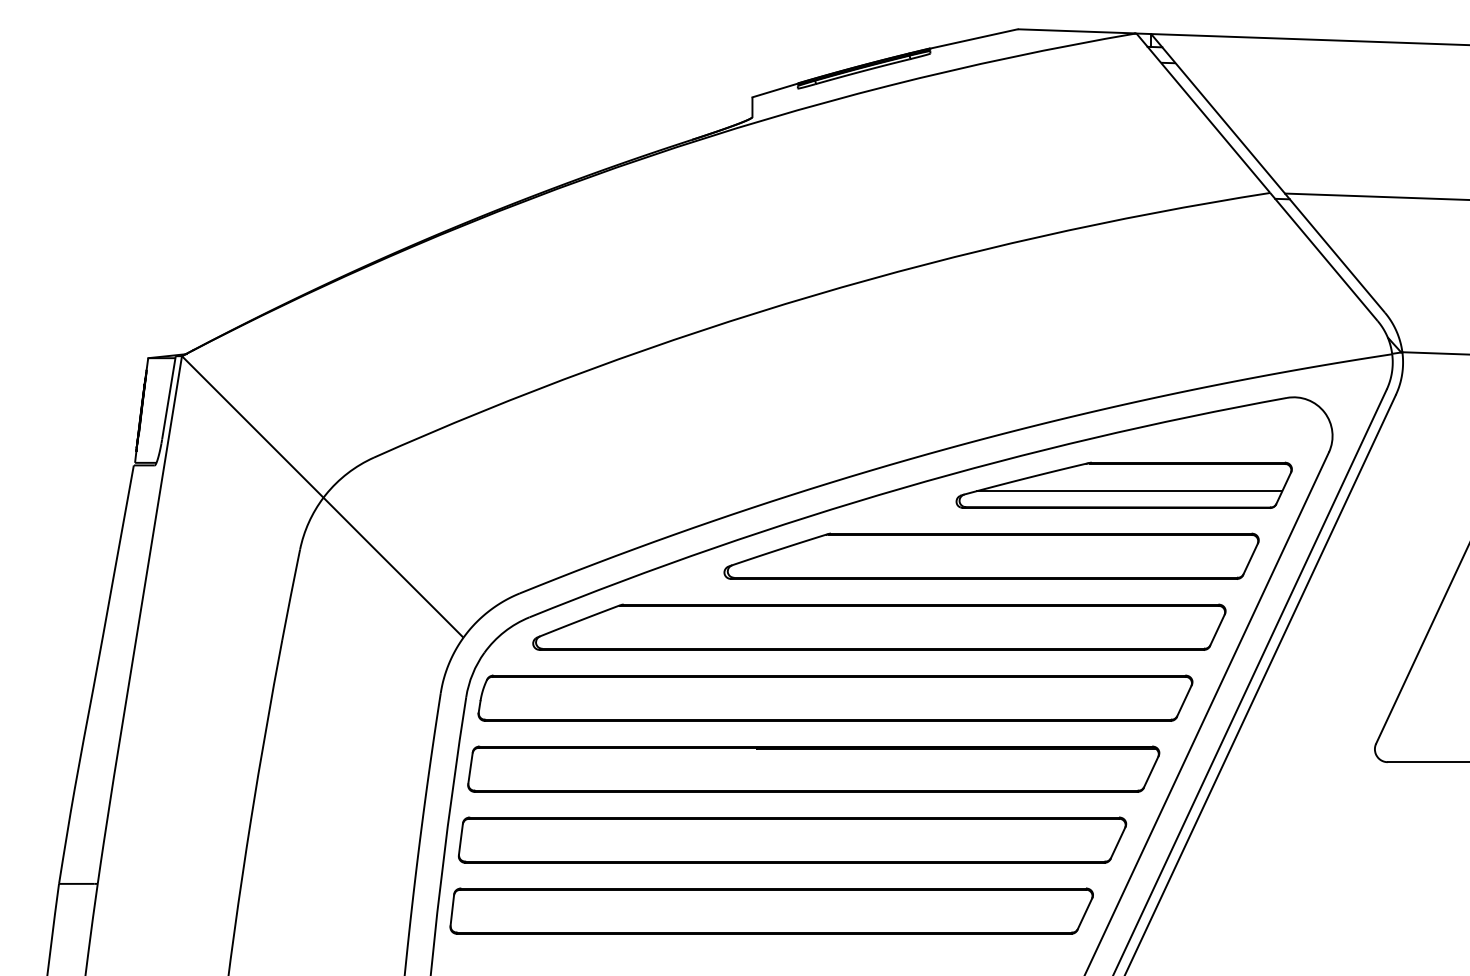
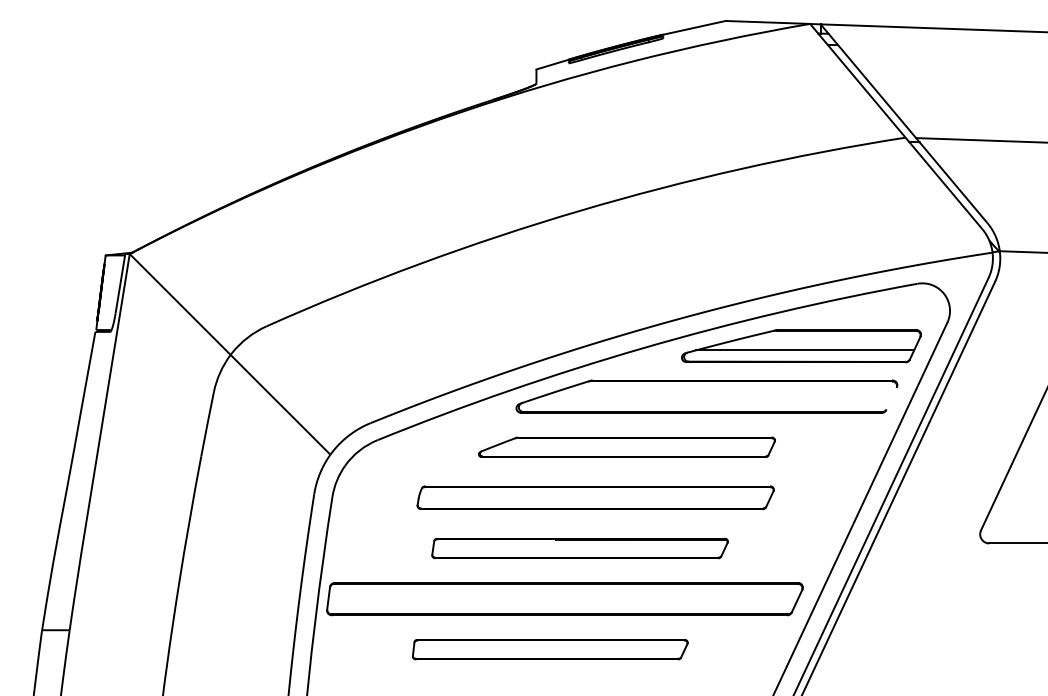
line: (1250, 558) -> (891, 398), removed
part: (878, 627) -> (626, 447), size x0.6
part: (835, 697) -> (595, 497), size x0.7
part: (812, 769) -> (579, 548), size x0.6
part: (772, 910) -> (550, 649), size x0.6

